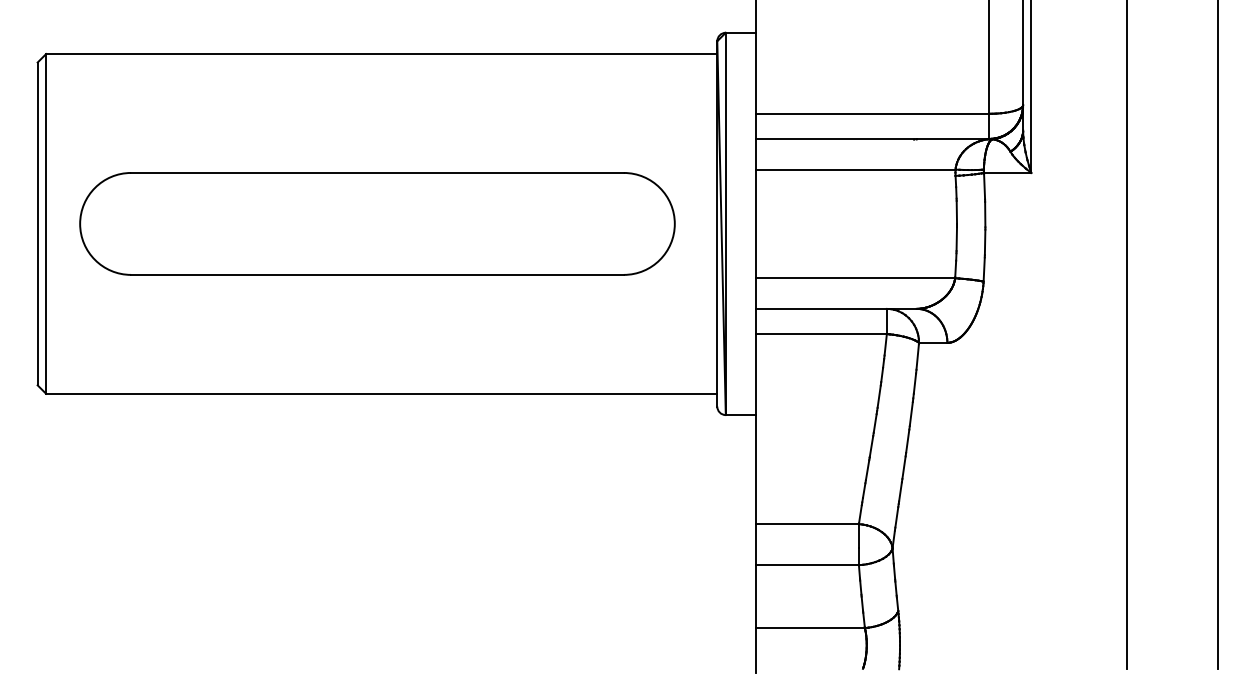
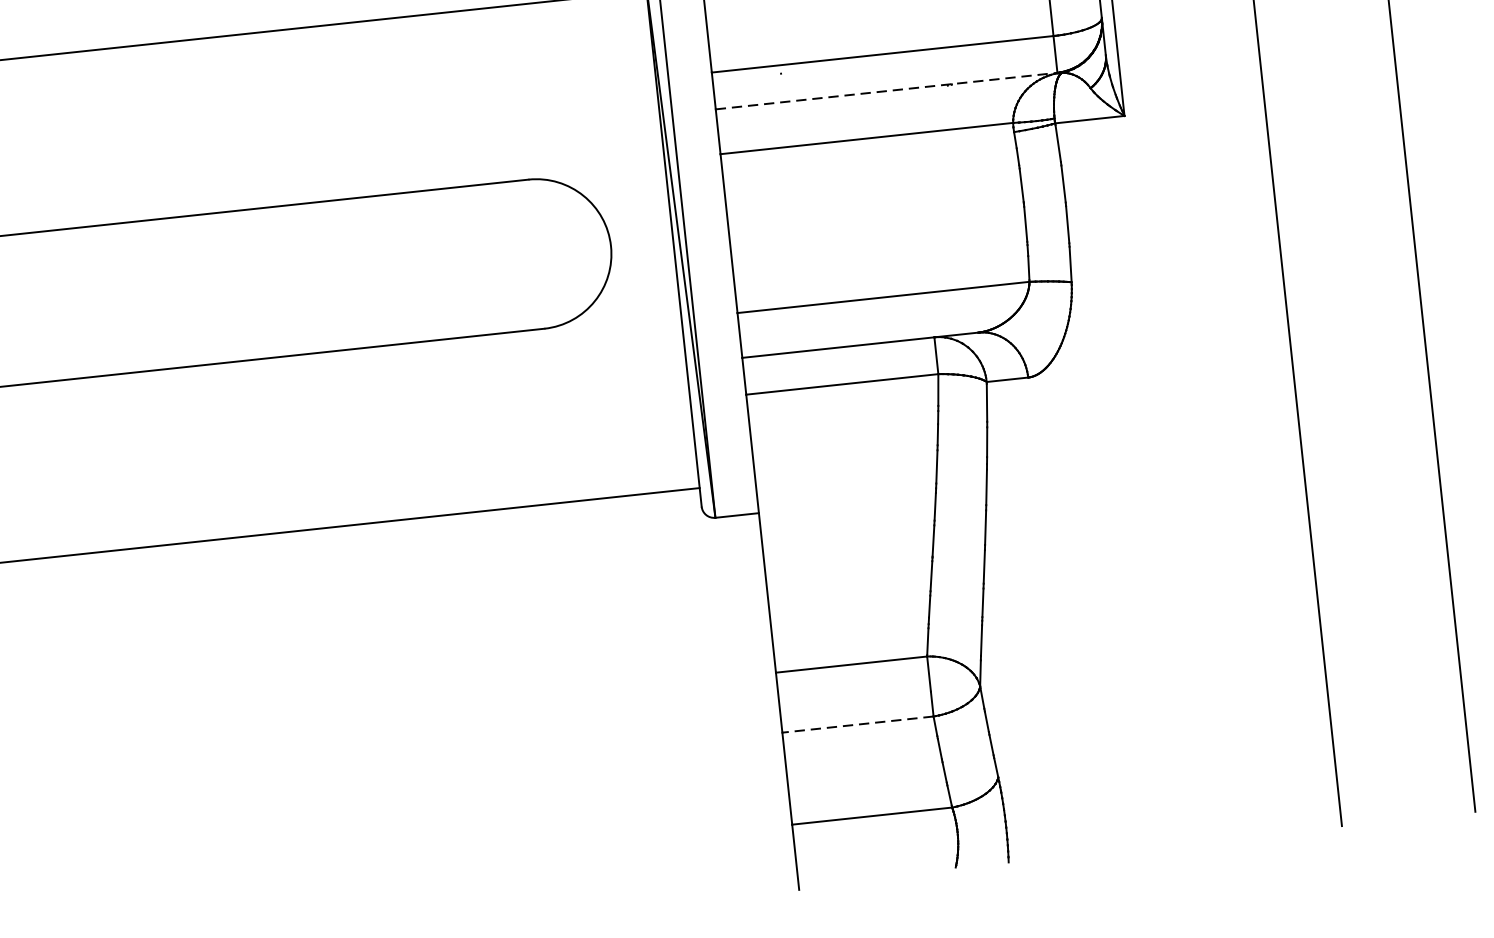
line: (872, 138) -> (886, 90), solid -> dashed
line: (807, 565) -> (858, 725), solid -> dashed

